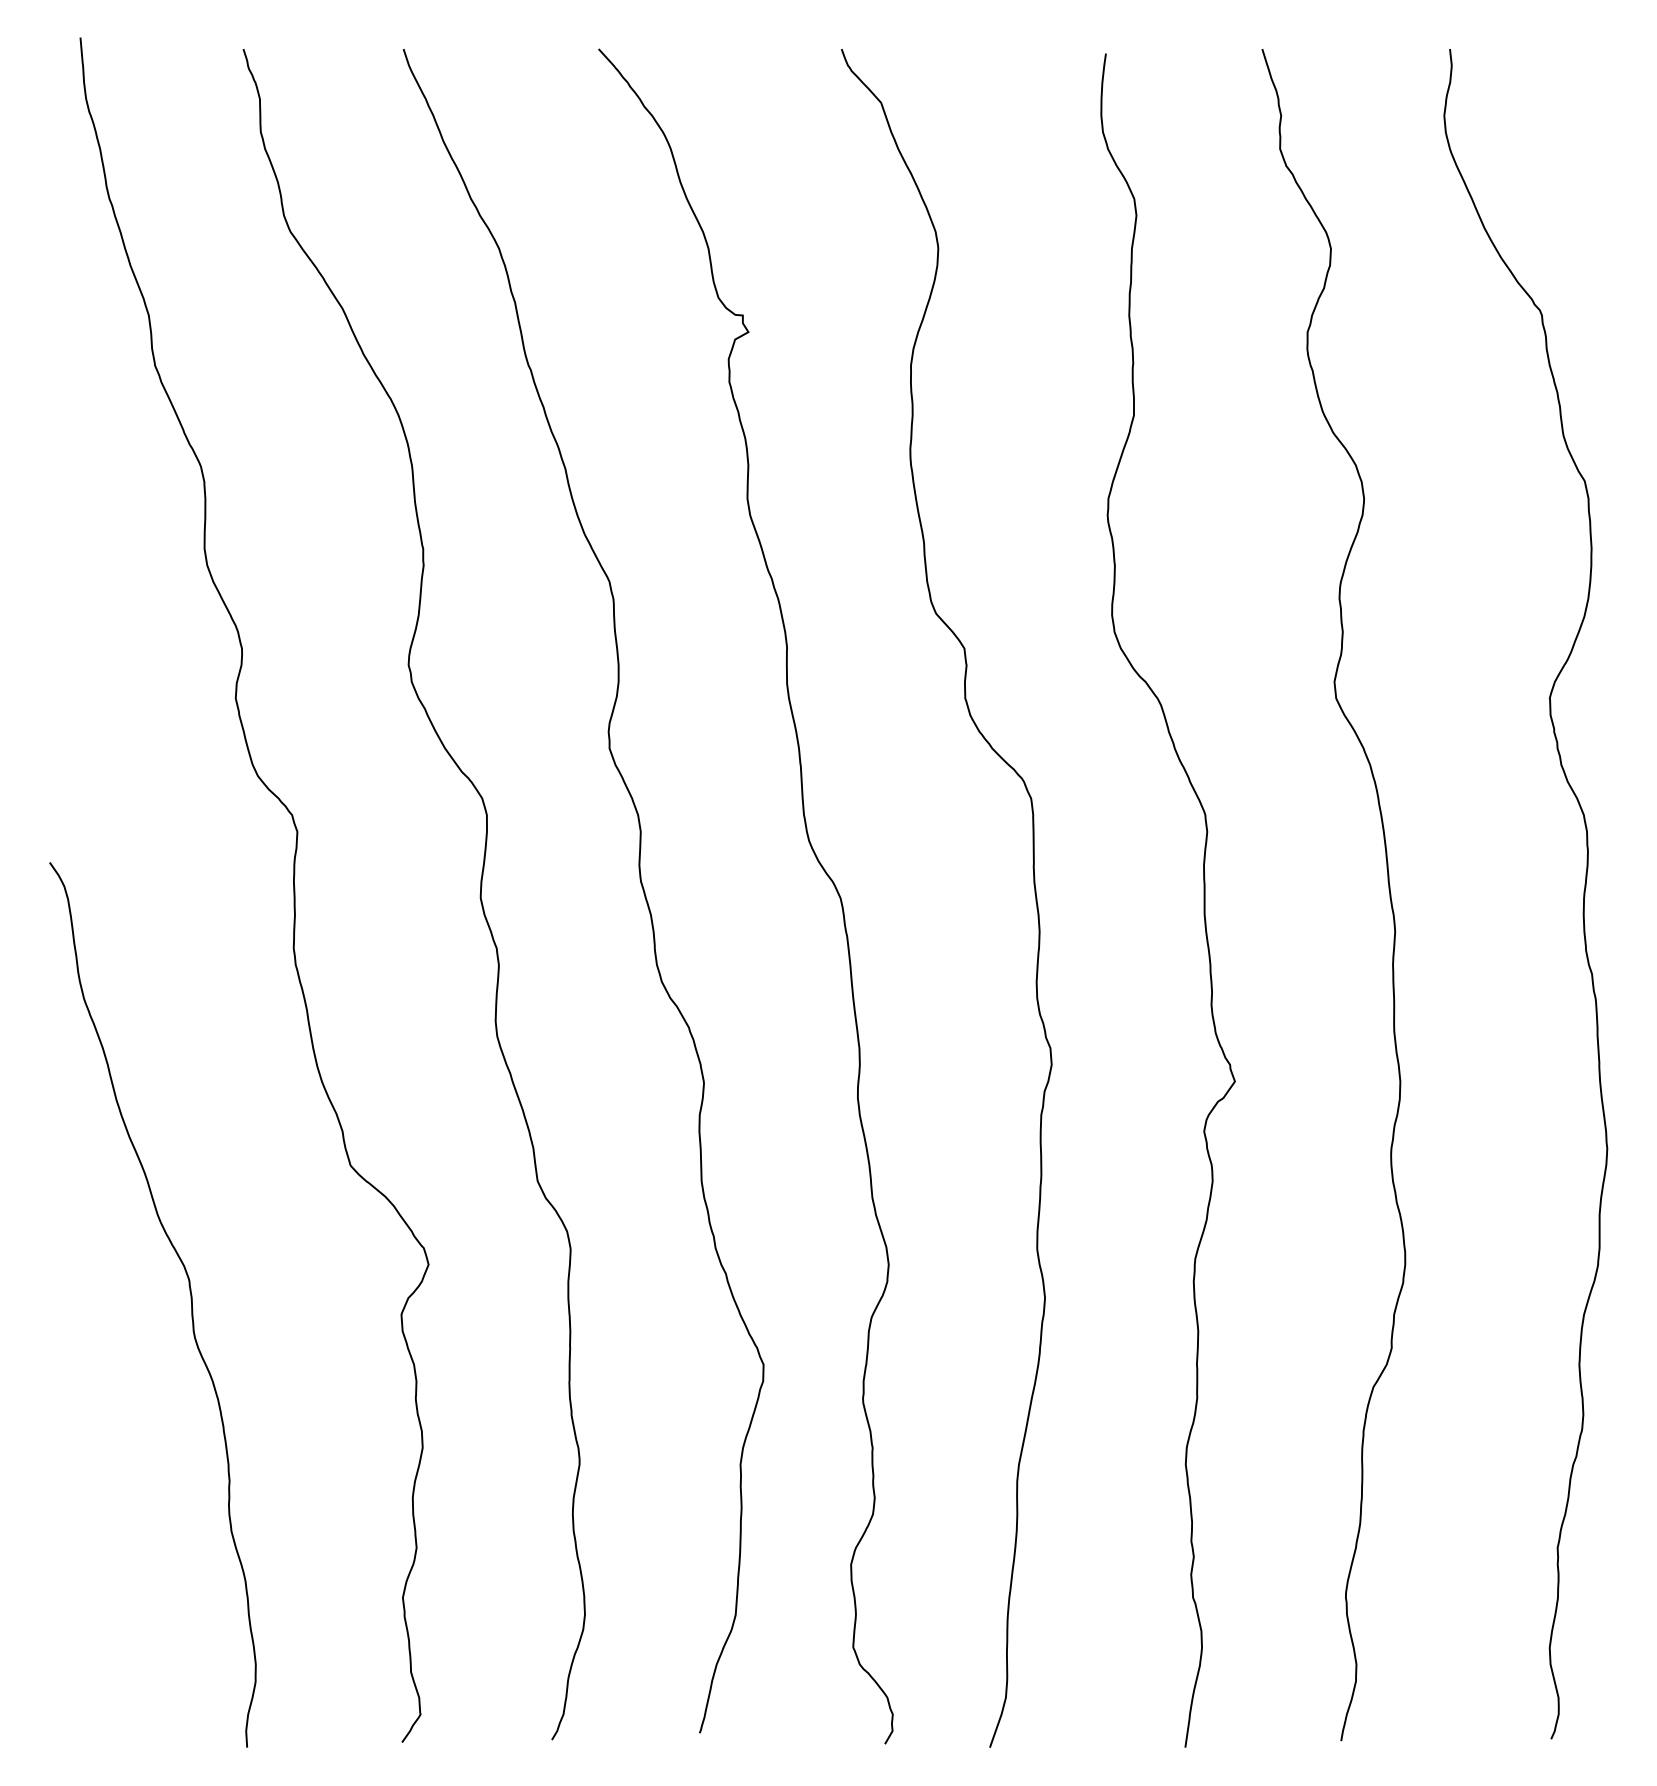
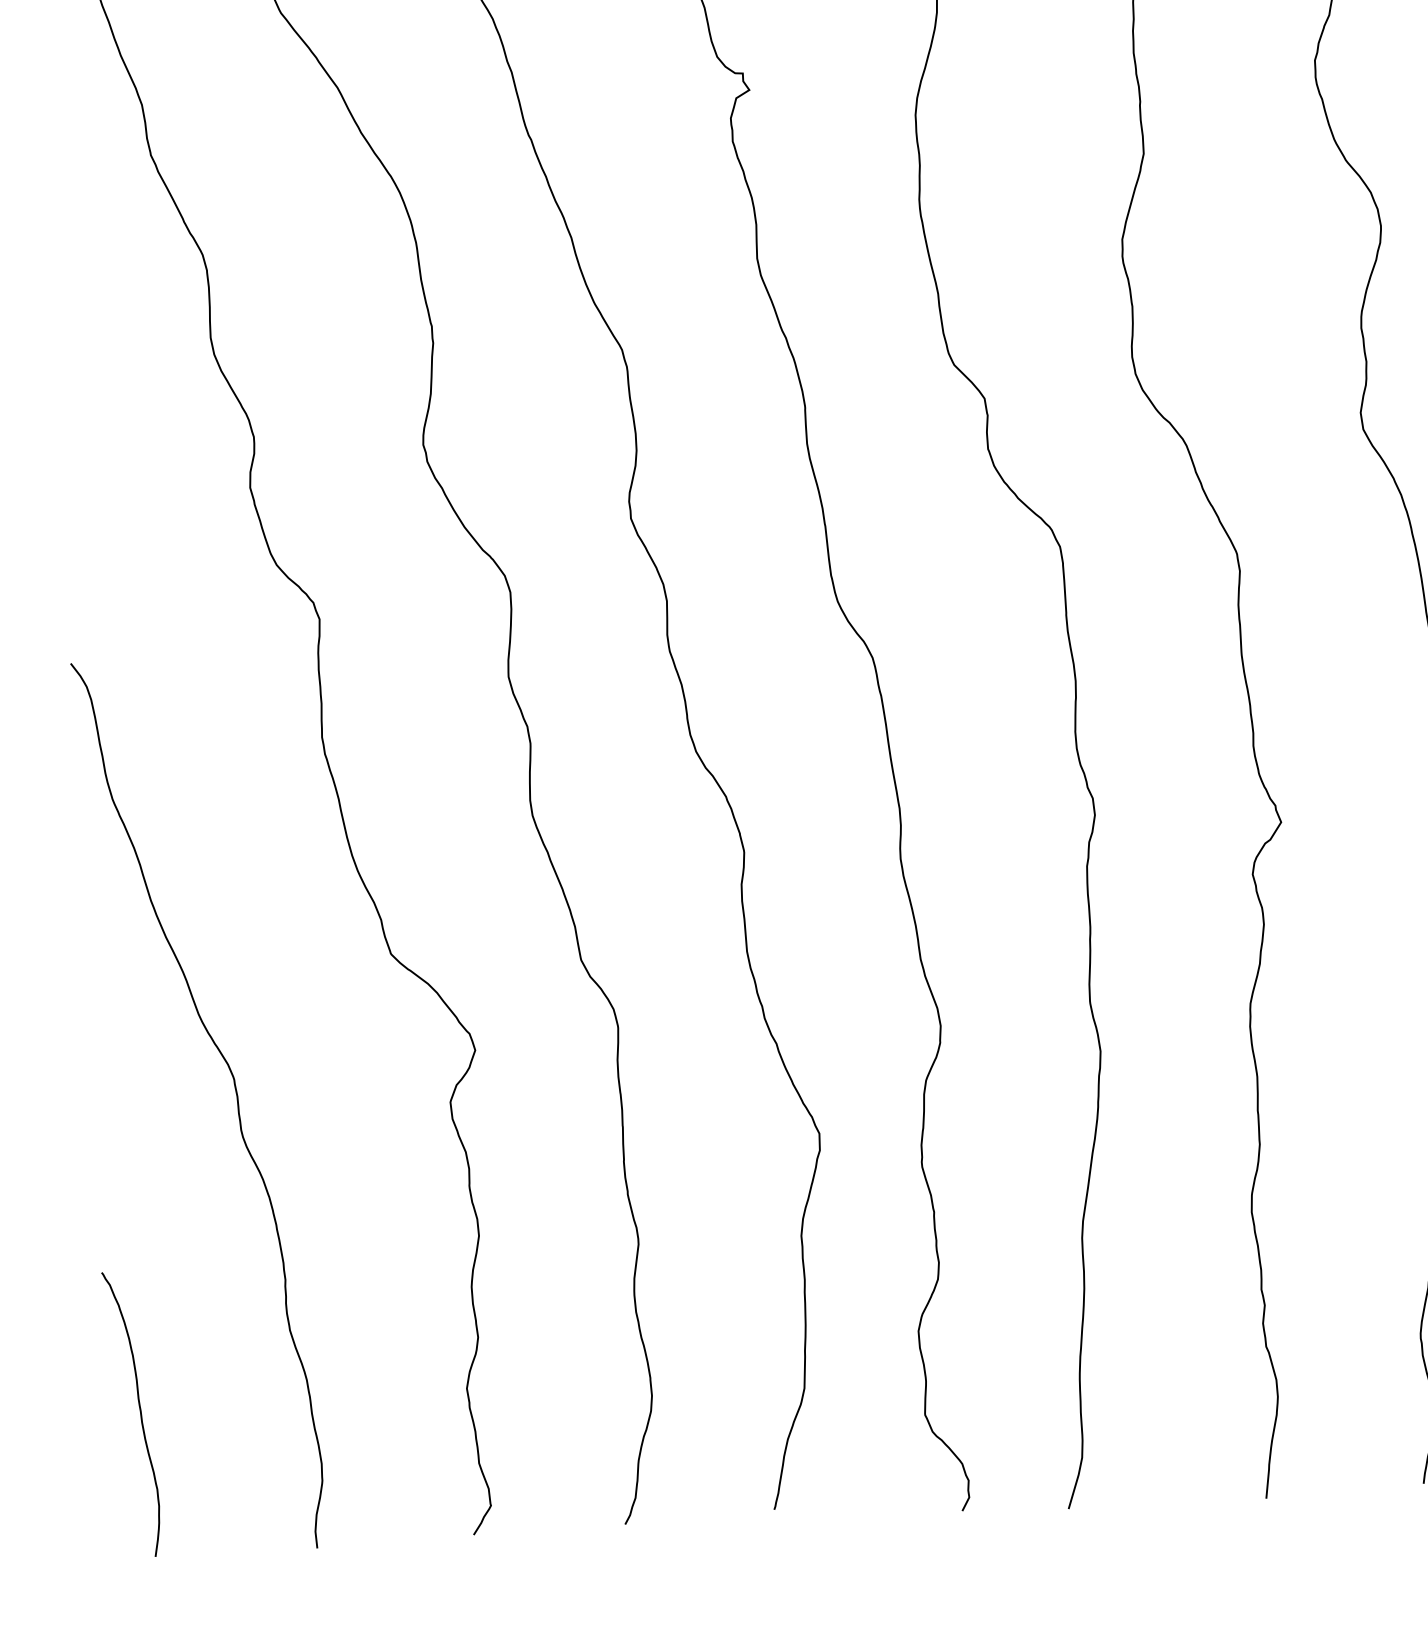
curve: (79, 1605) -> (140, 1413), added

